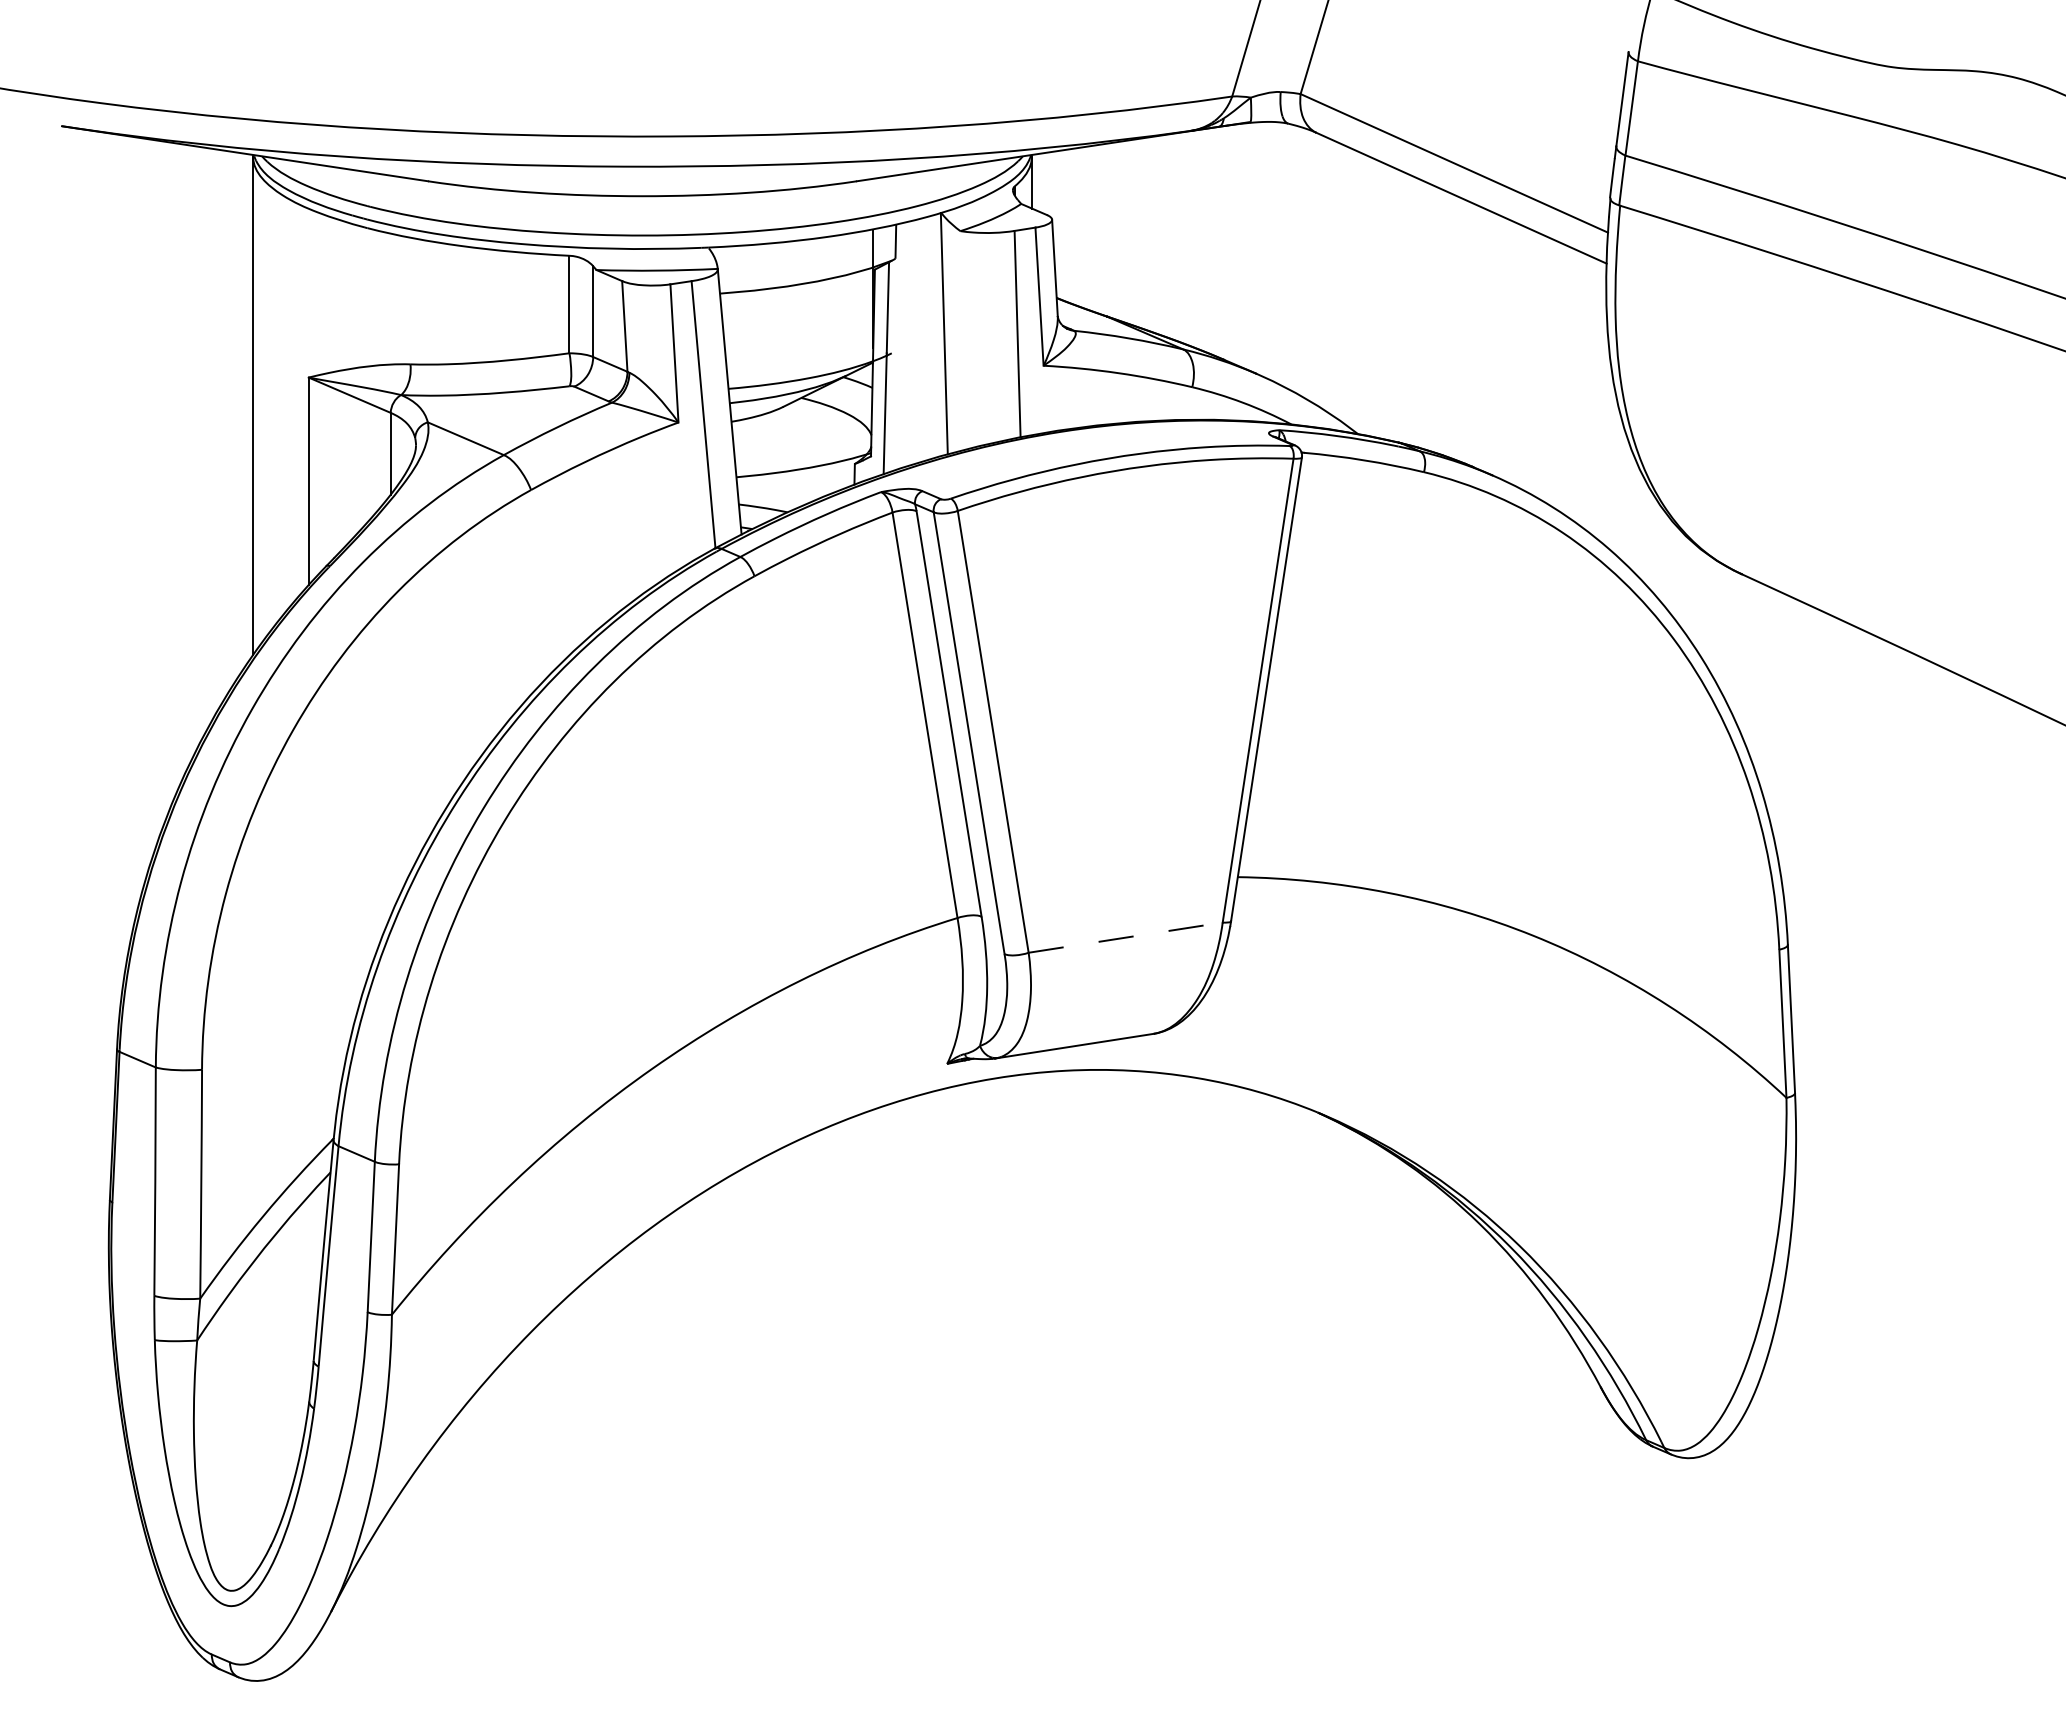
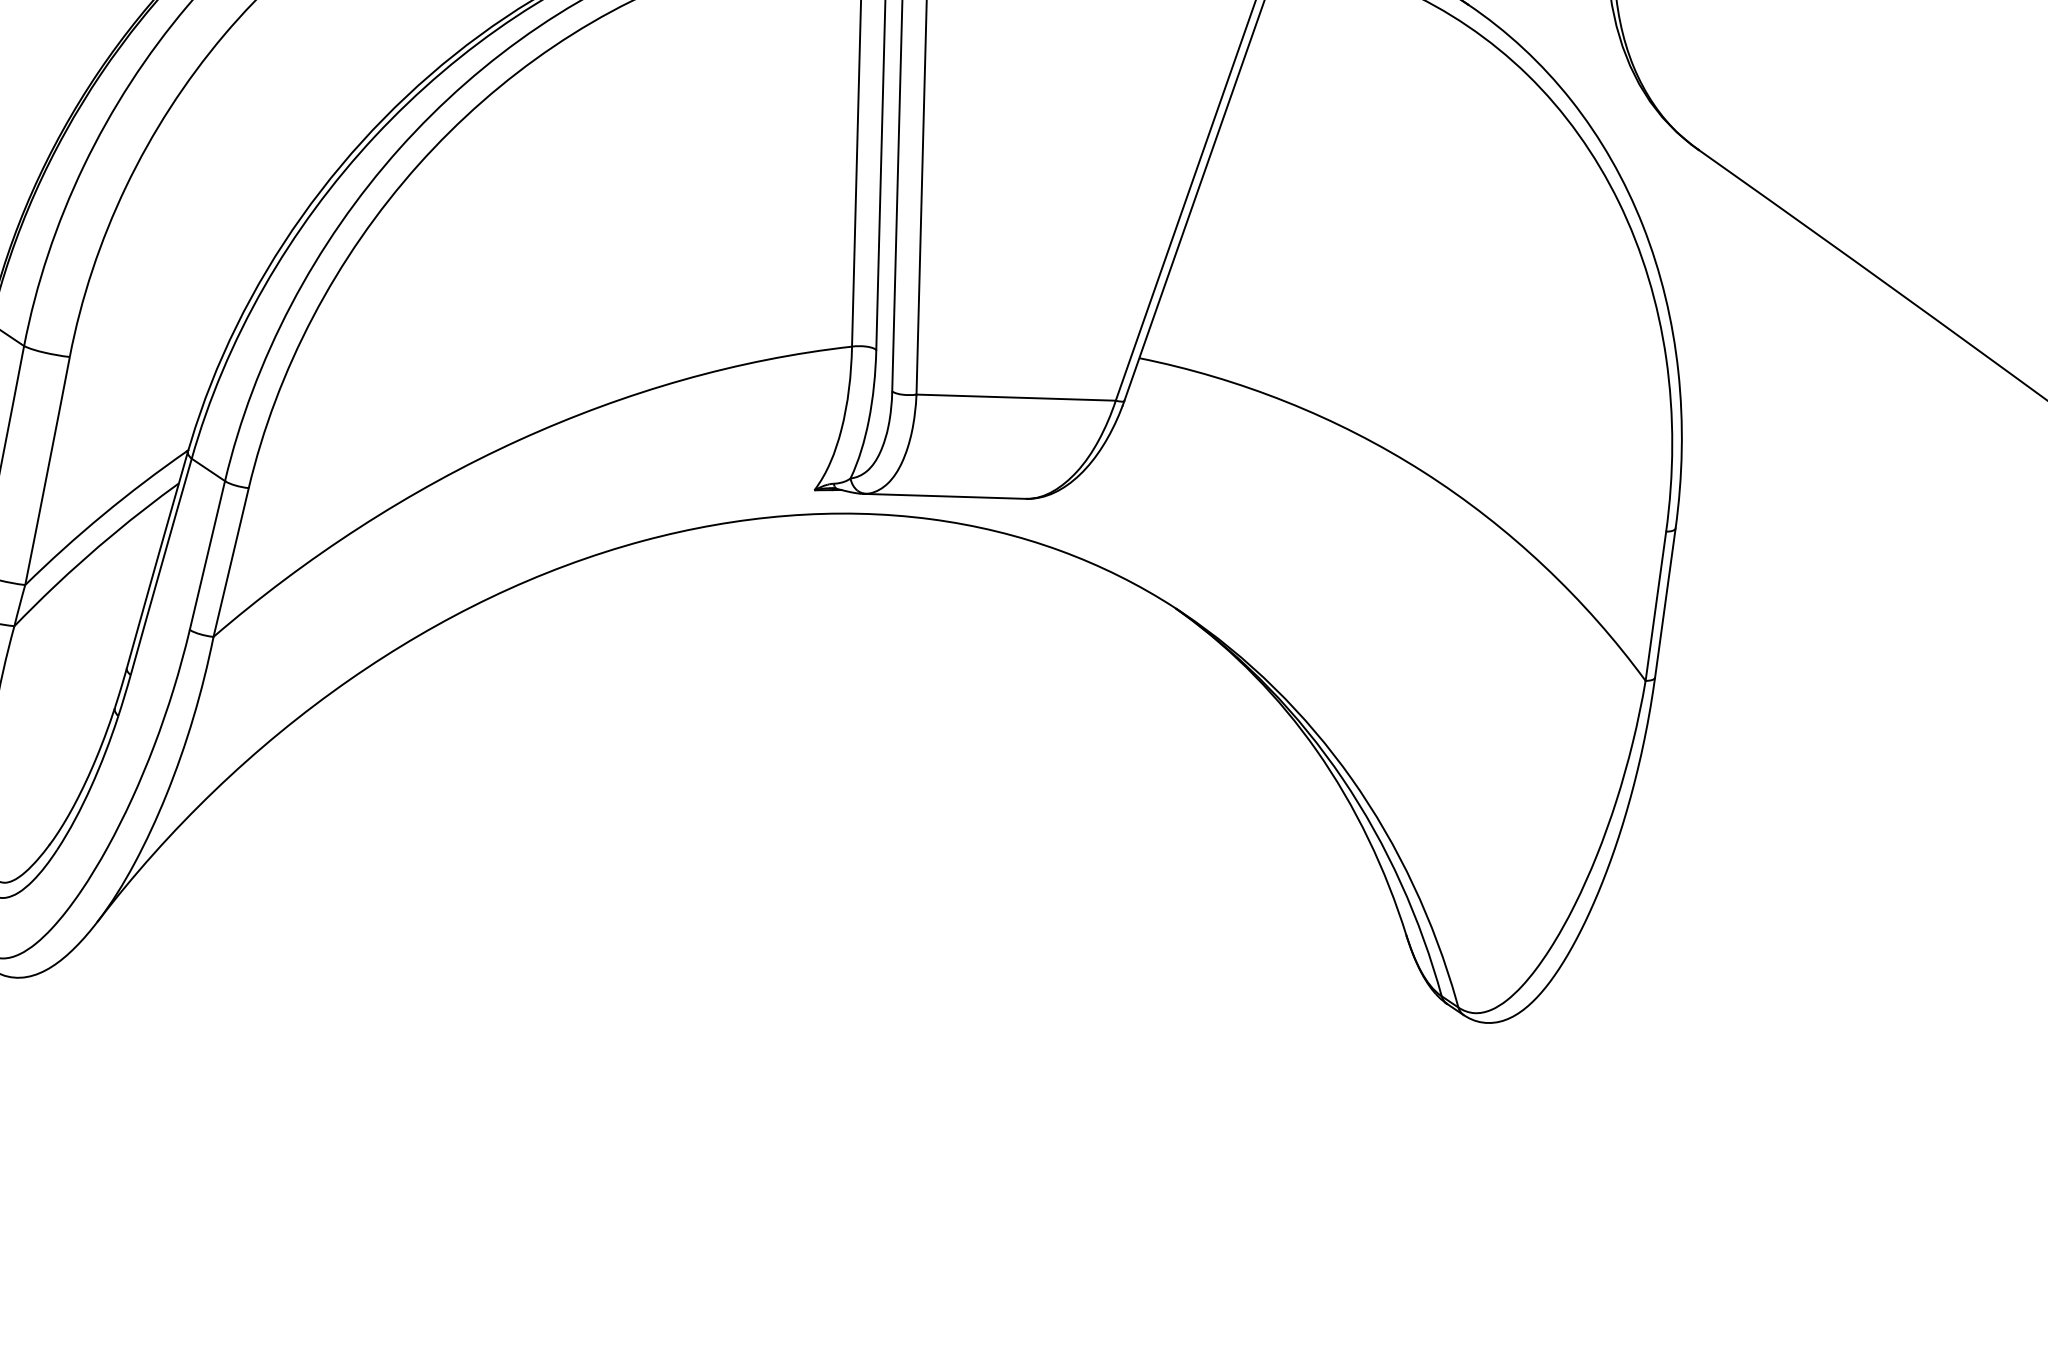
line: (1126, 937) -> (1017, 397), dashed -> solid

